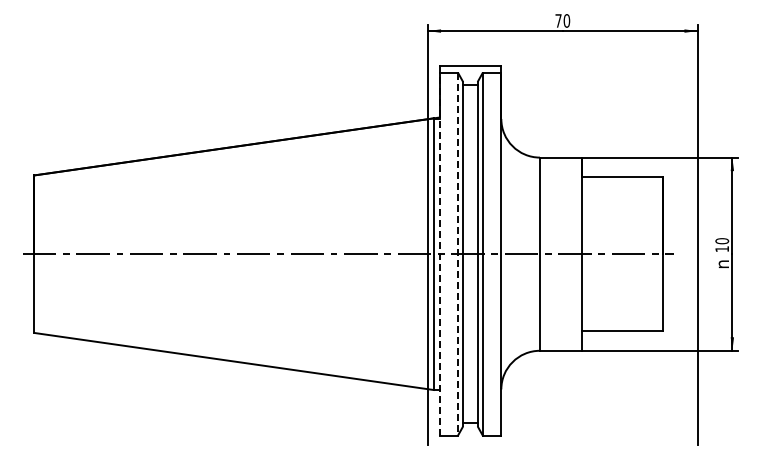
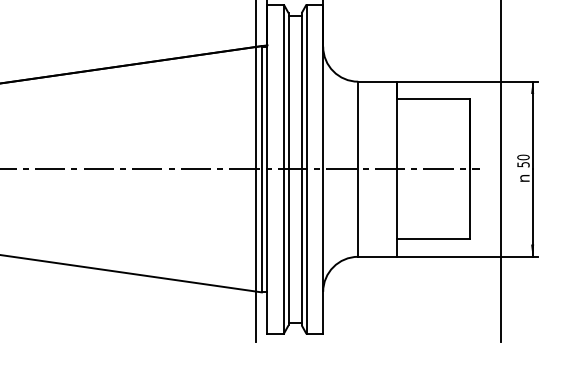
text: (722, 249) -> (523, 165), 10 -> 50
line: (439, 254) -> (267, 169), dashed -> solid
line: (457, 254) -> (283, 169), dashed -> solid

